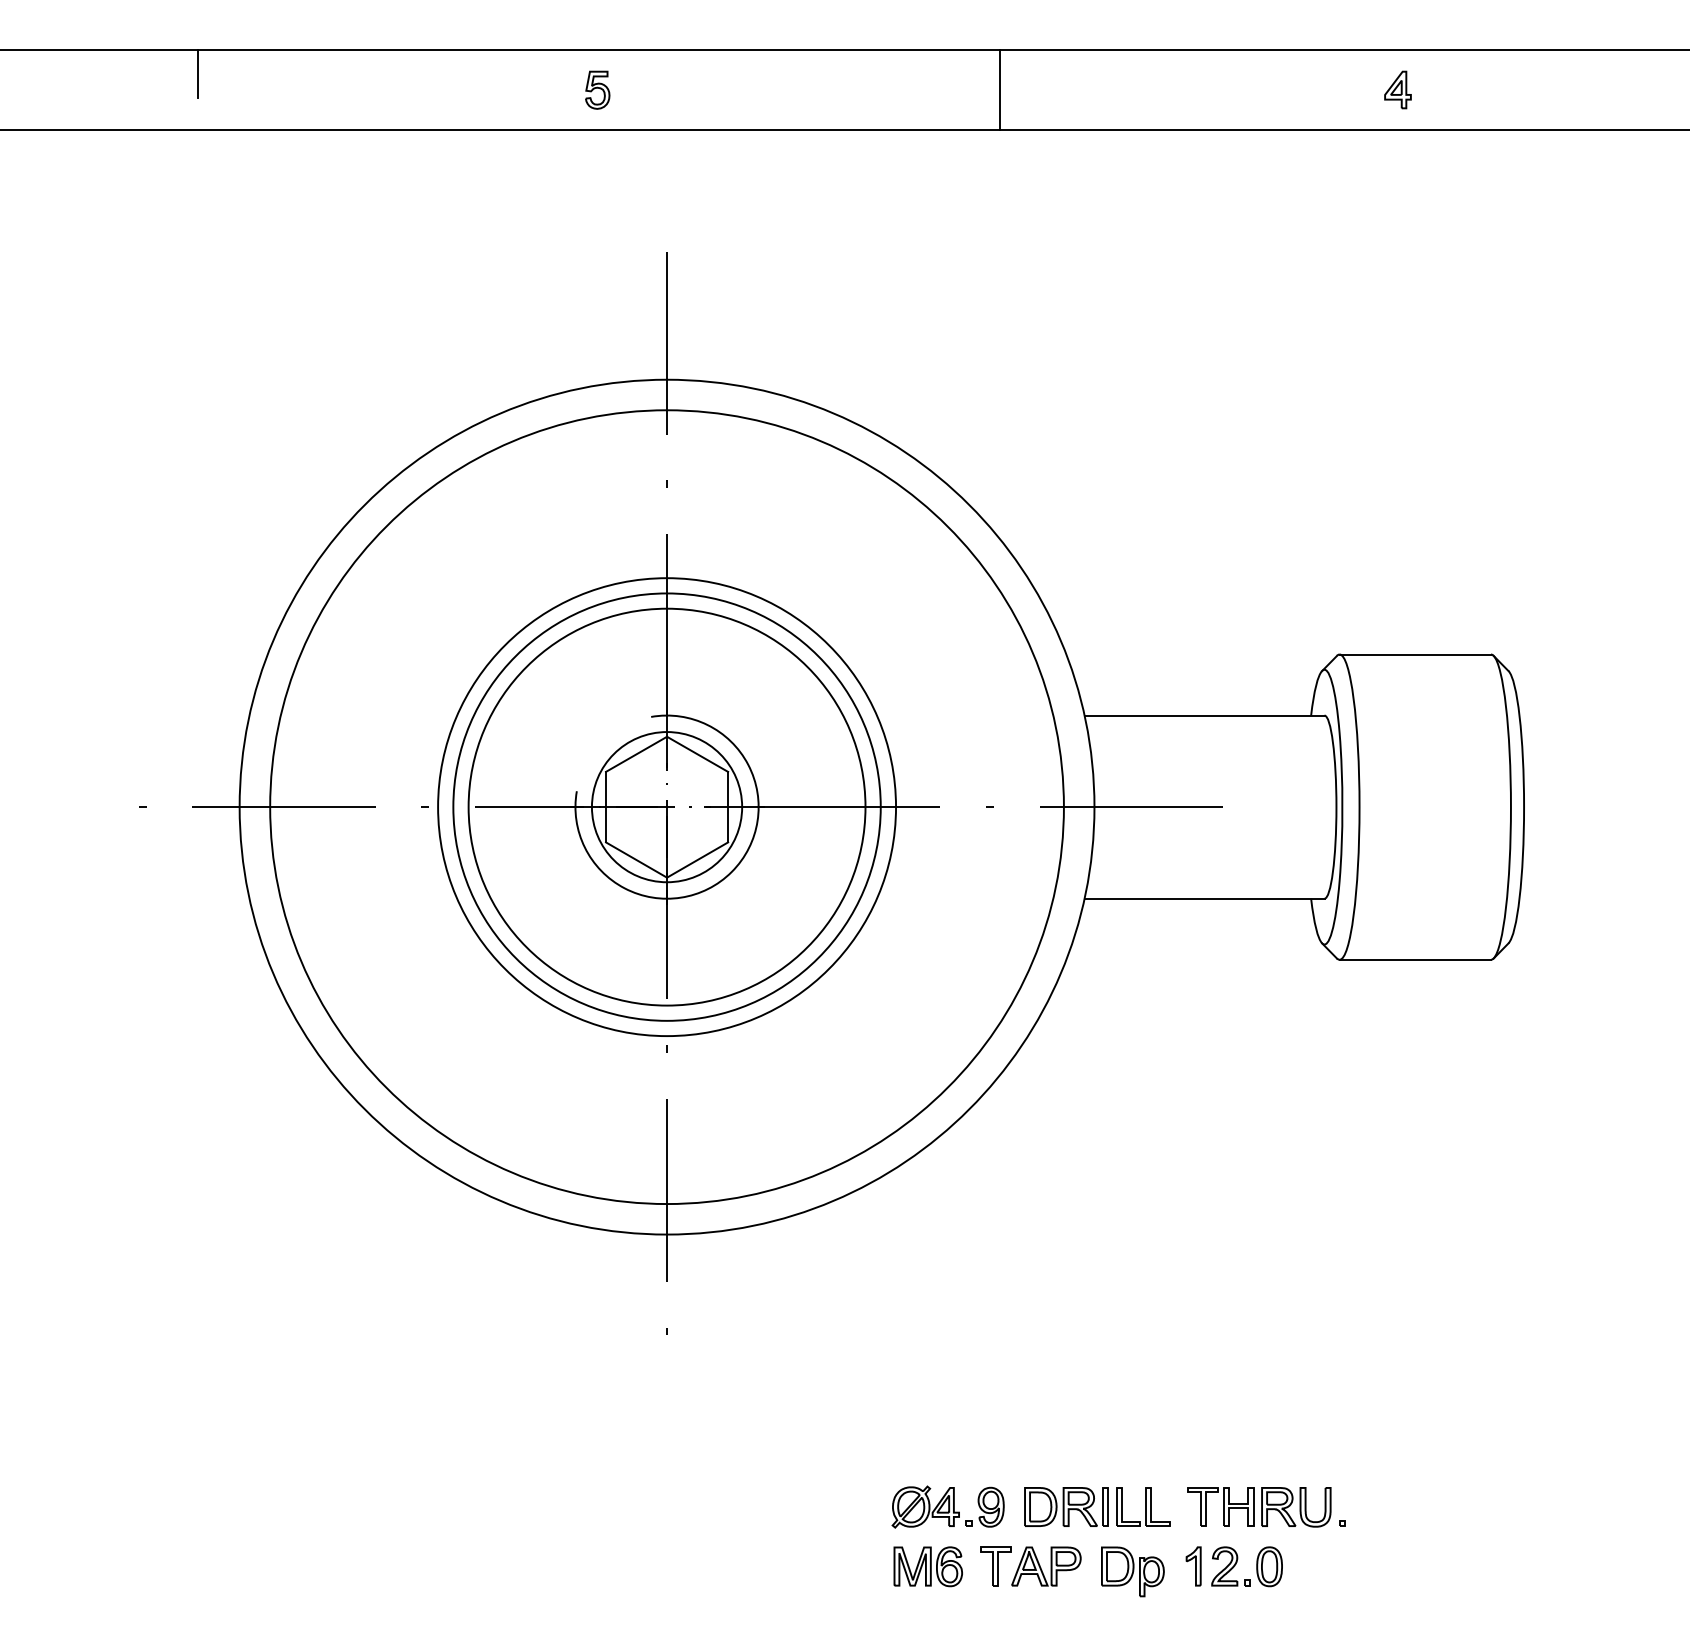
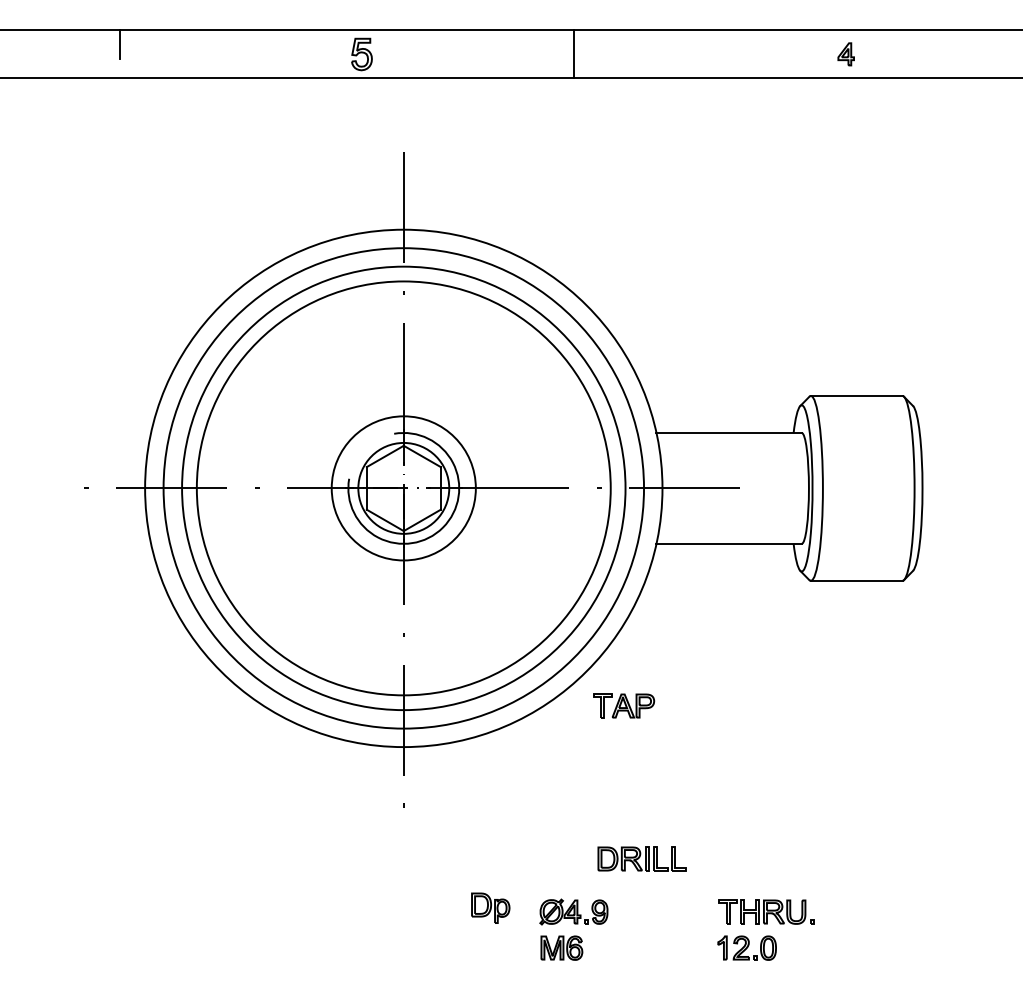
line: (1000, 88) -> (574, 53), moved
part: (597, 90) -> (361, 54), size x1.4
circle: (666, 805) -> (403, 487), size x1.6
circle: (666, 807) -> (403, 488), size x0.6
circle: (666, 807) -> (403, 488), size x1.6
part: (1096, 1506) -> (641, 858), moved
part: (1031, 1565) -> (624, 705), moved
part: (1132, 1570) -> (490, 907), moved

